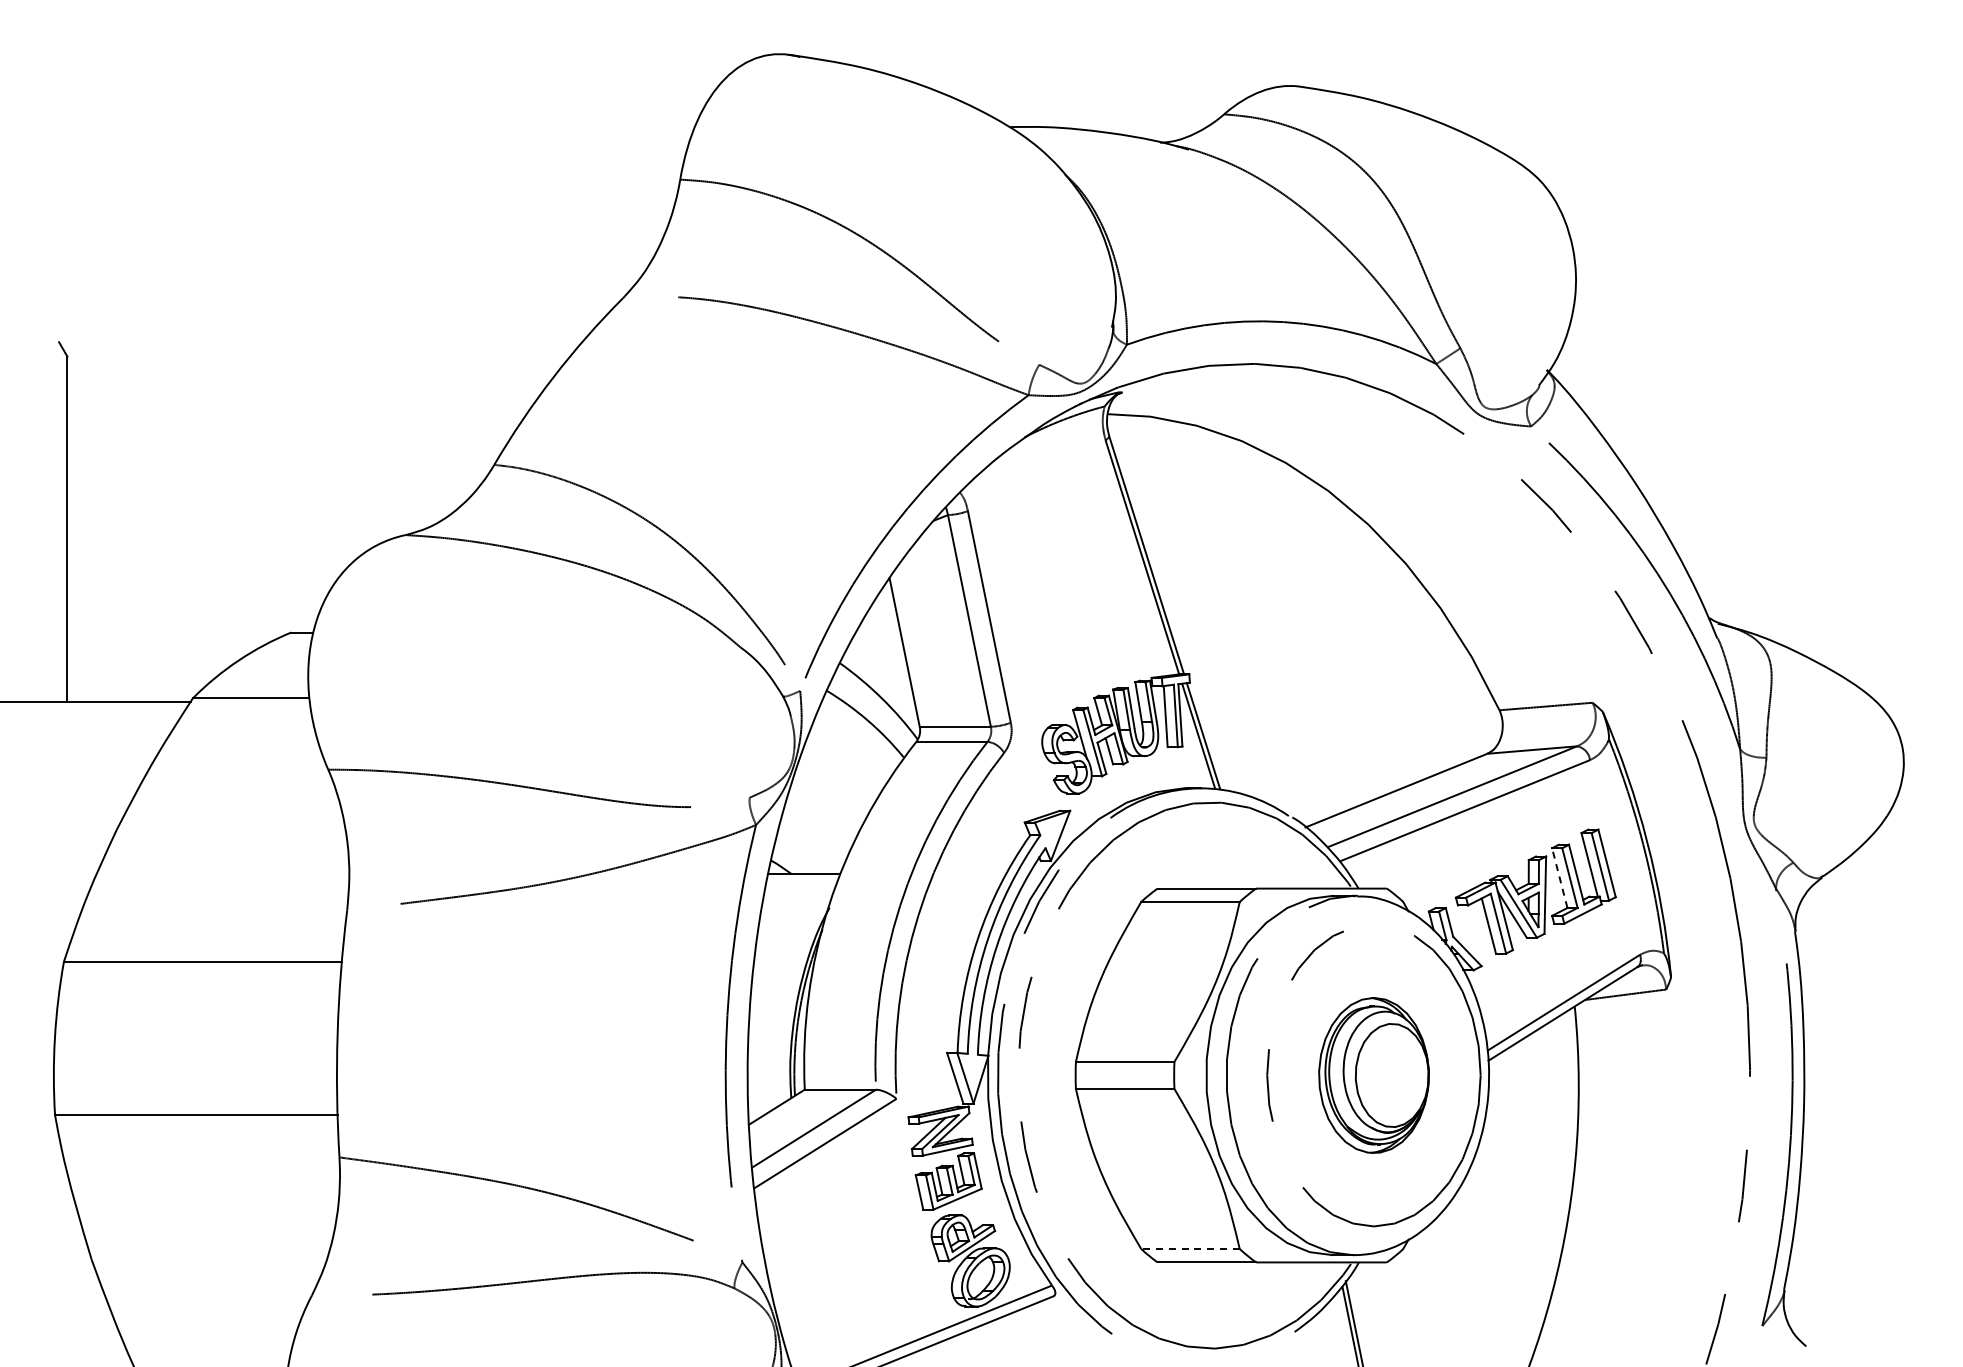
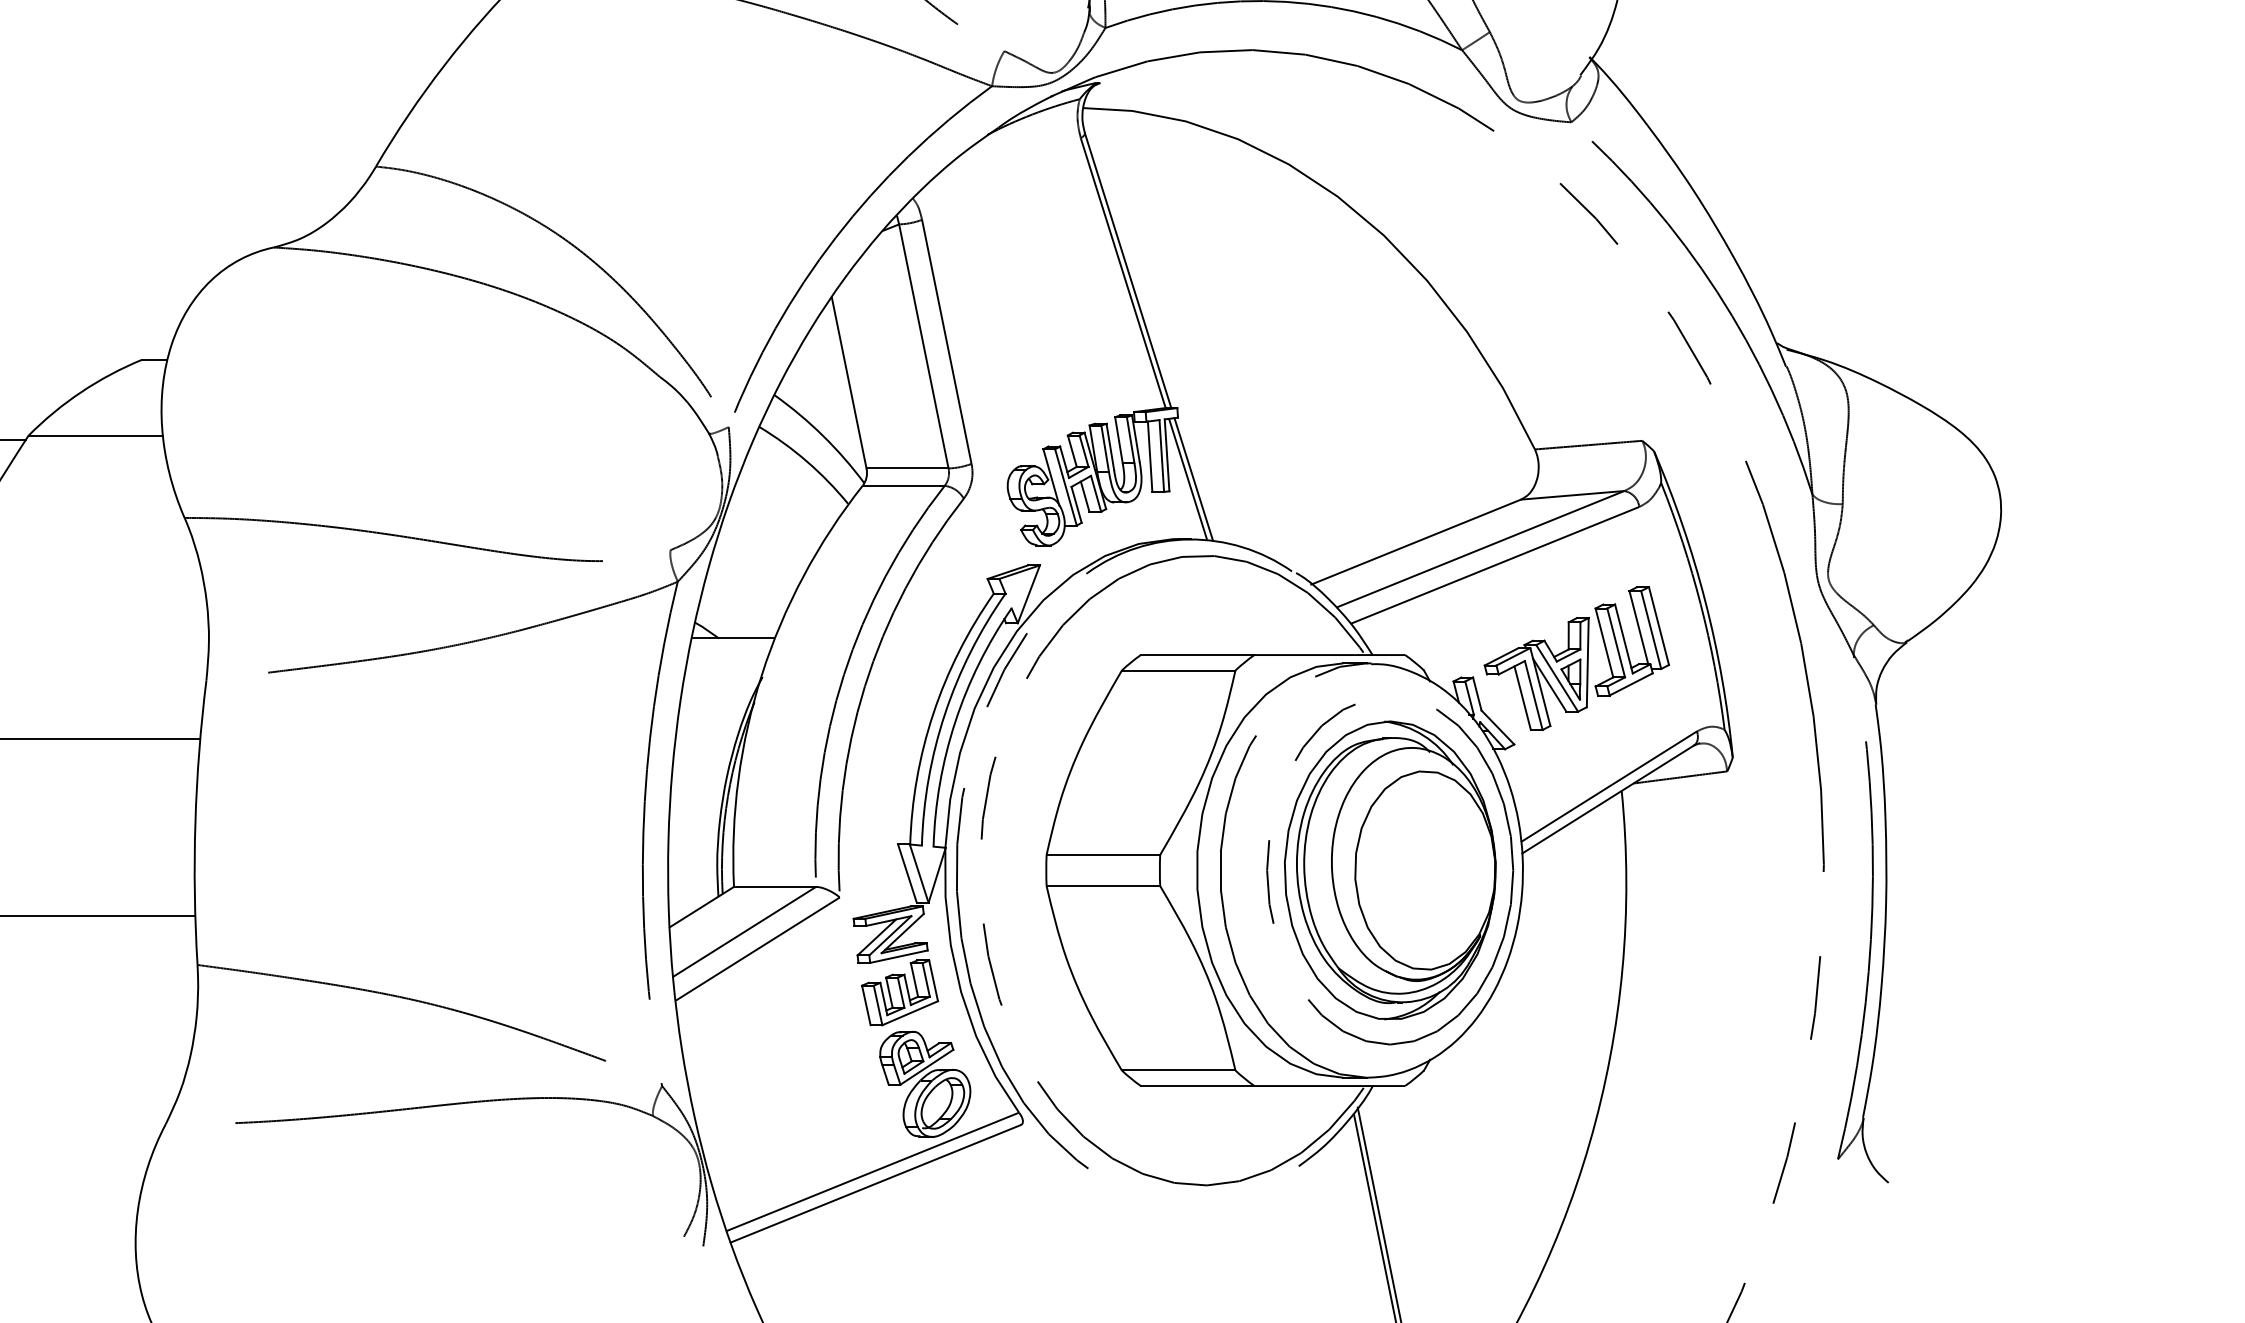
line: (1559, 878) -> (1604, 643), dashed -> solid
part: (1373, 1075) -> (1389, 870), size x1.67
line: (1189, 1248) -> (1177, 1069), dashed -> solid

